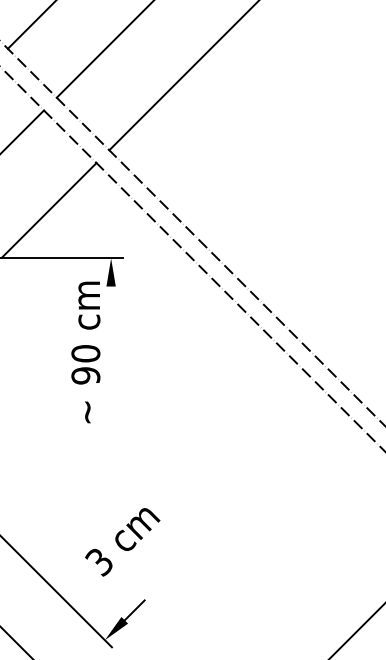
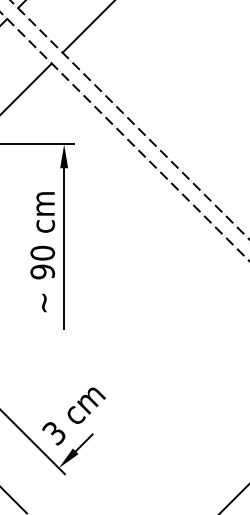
text: (85, 352) -> (42, 252), moved
line: (111, 381) -> (64, 248), added
text: (122, 542) -> (73, 416), moved

